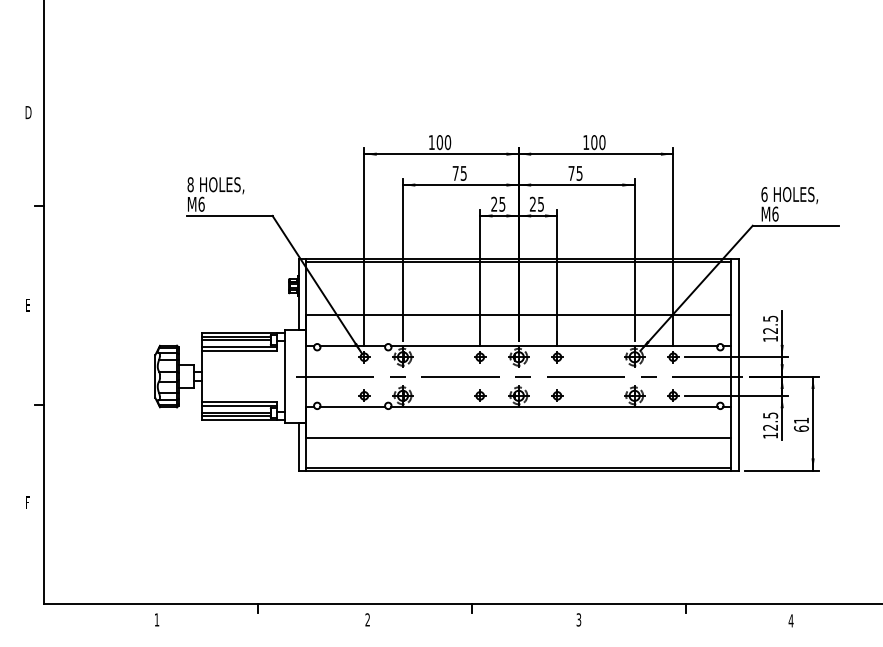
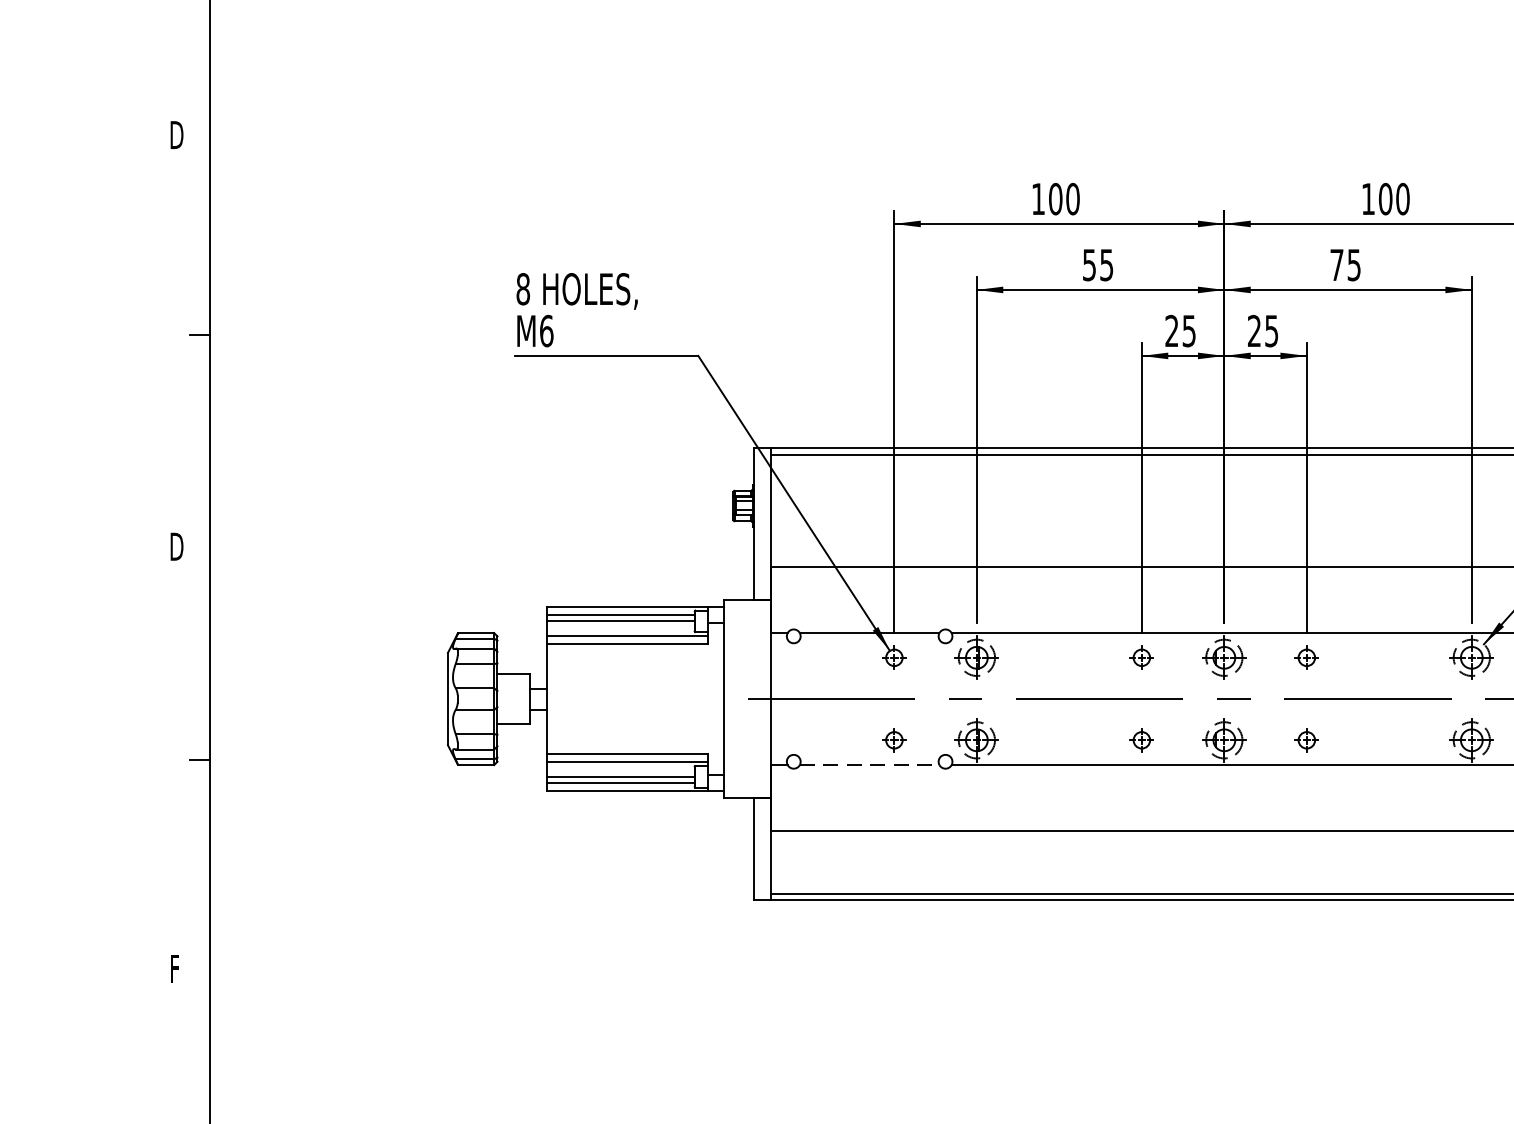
text: (455, 173) -> (1089, 265), 75 -> 55
text: (28, 304) -> (176, 545), E -> D
line: (352, 407) -> (869, 765), solid -> dashed

